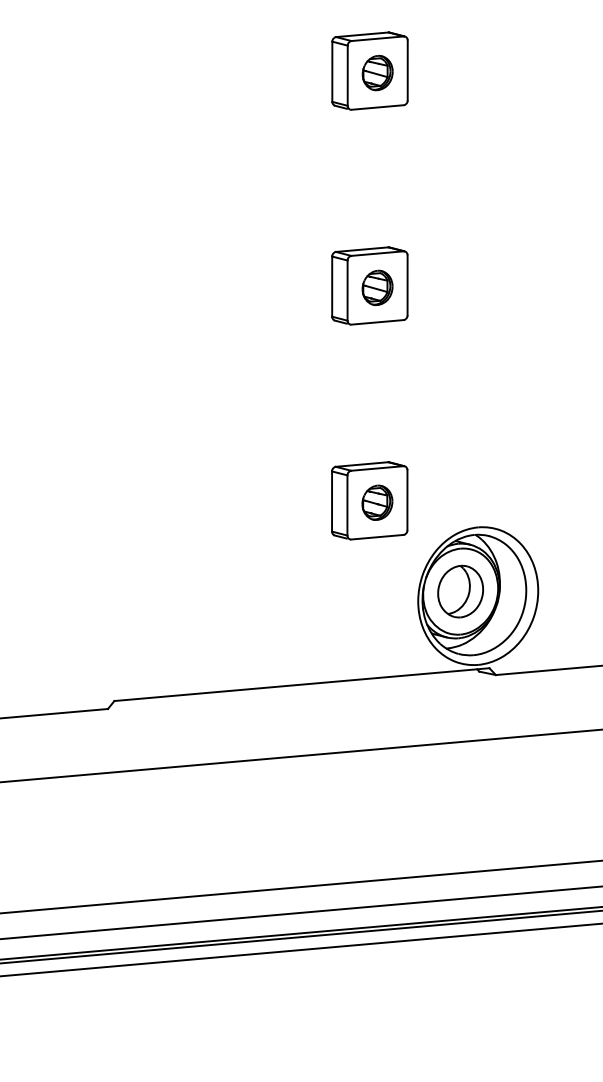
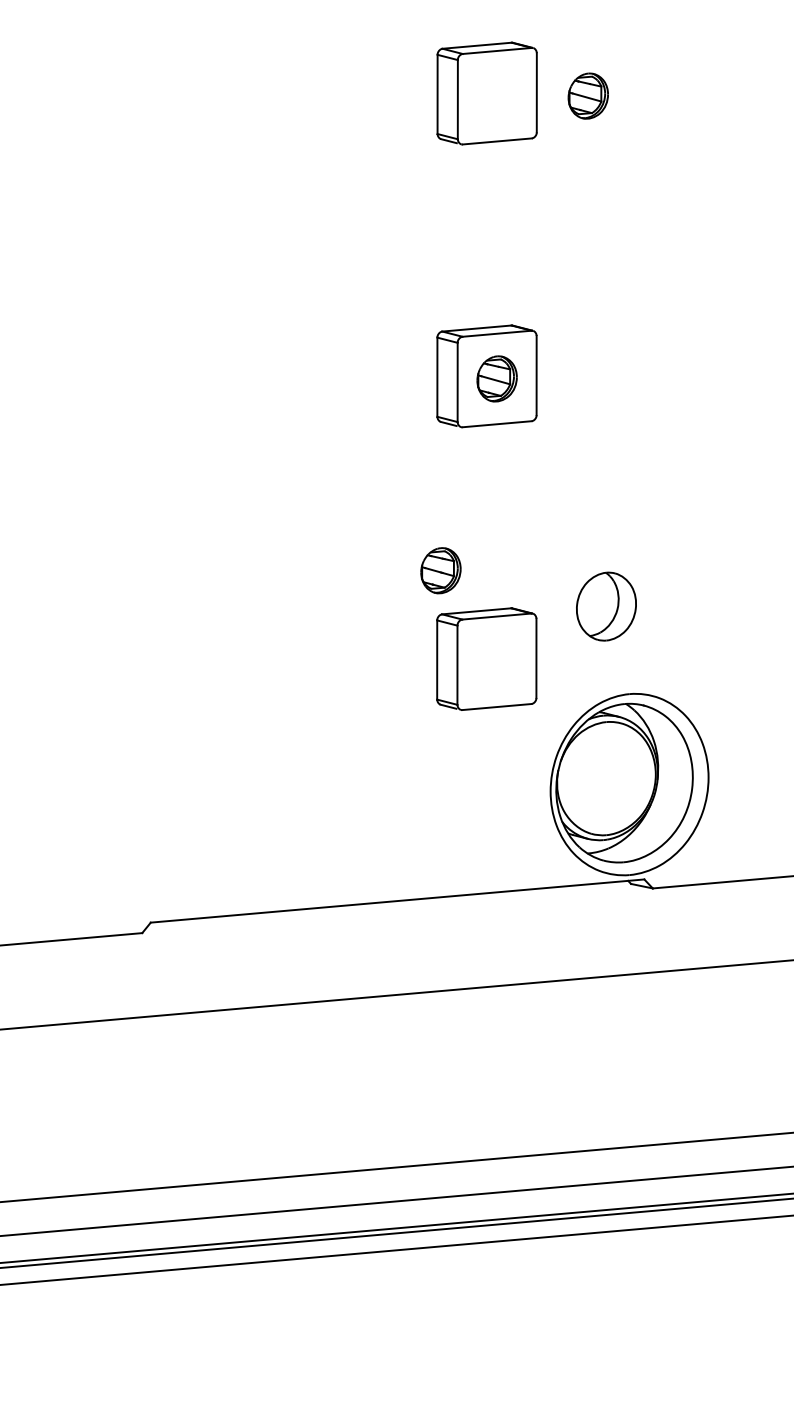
part: (377, 72) -> (587, 95), moved
part: (377, 502) -> (440, 570), moved
part: (460, 591) -> (606, 606), moved

